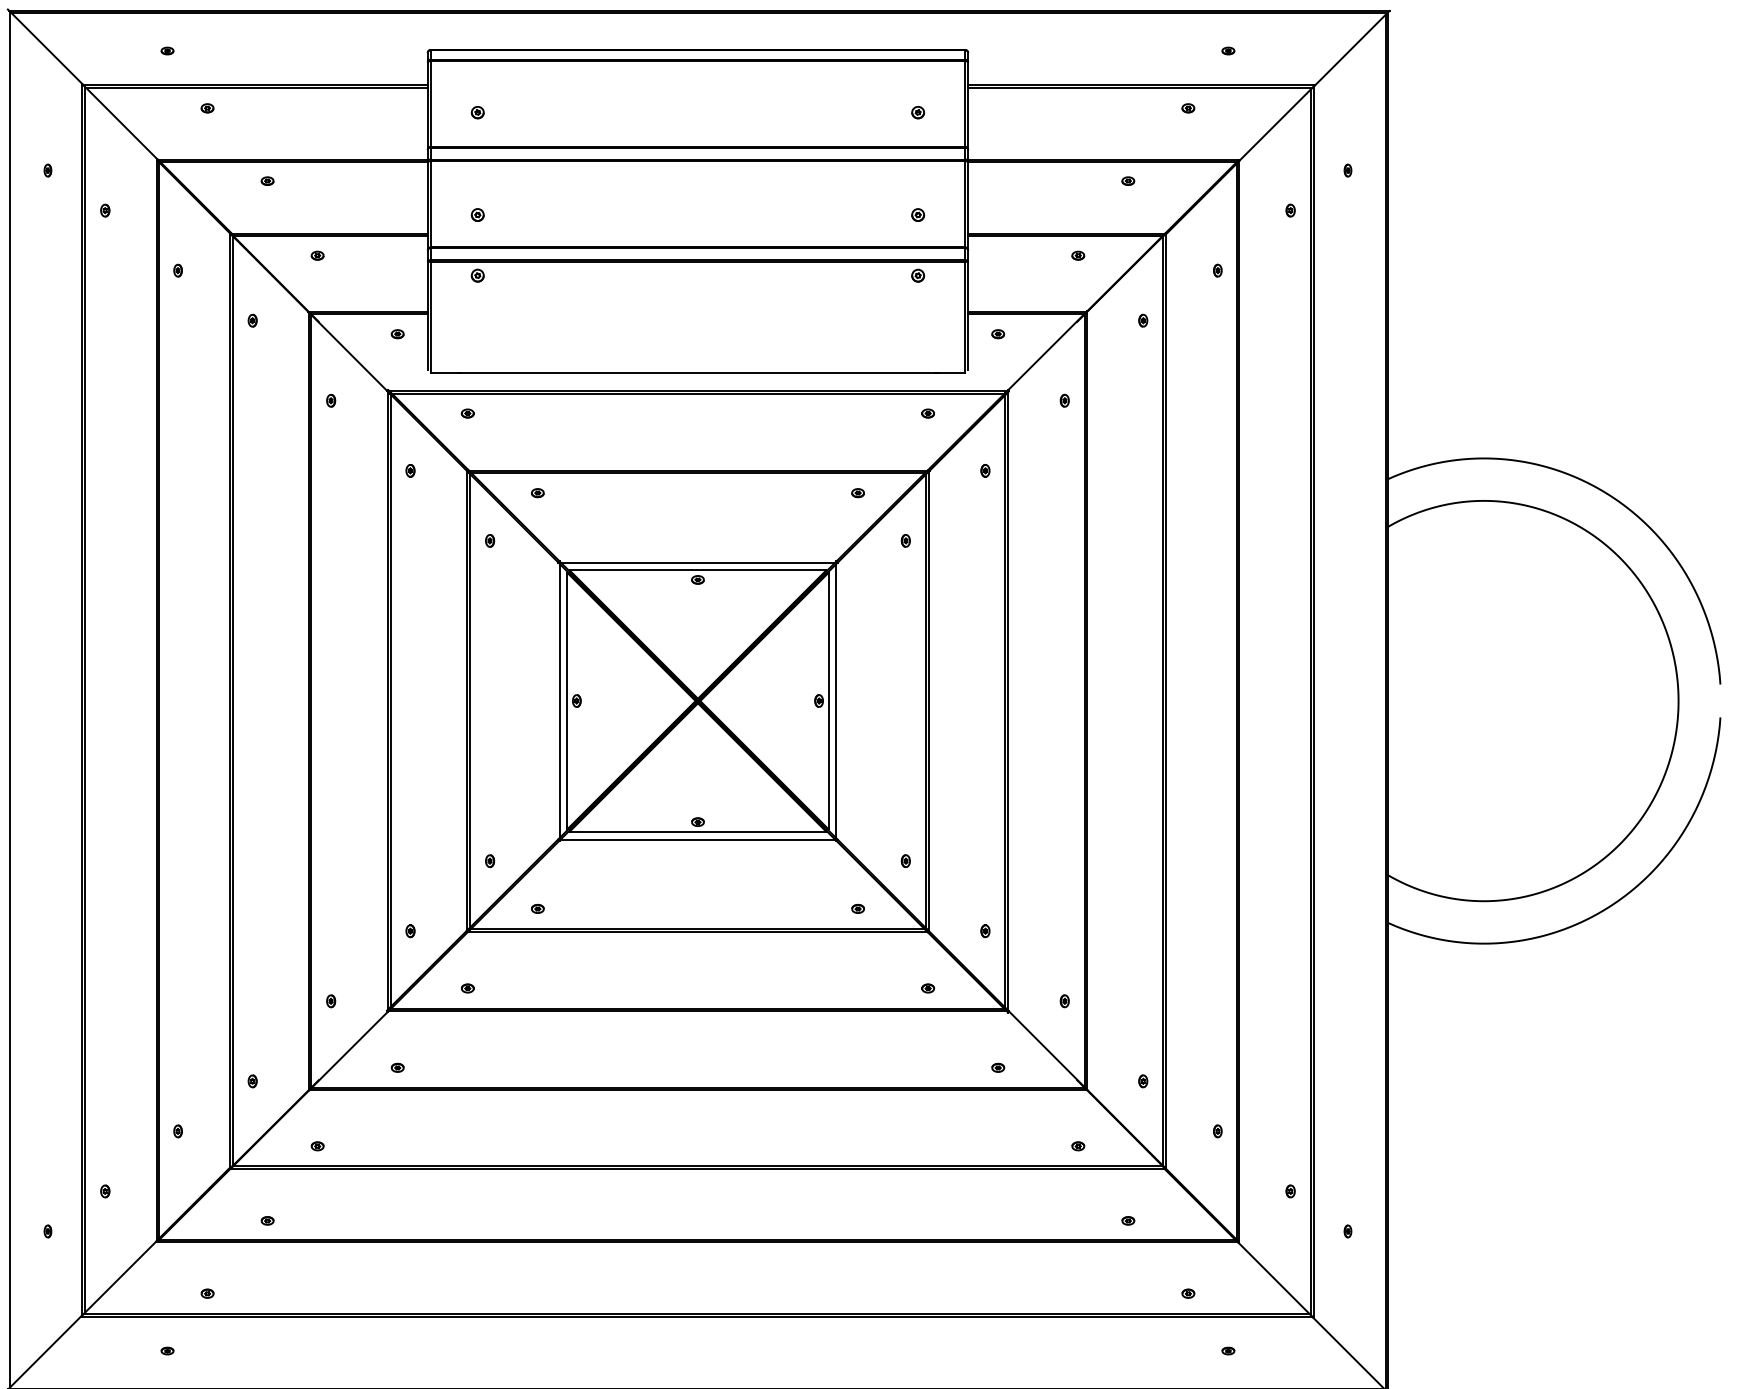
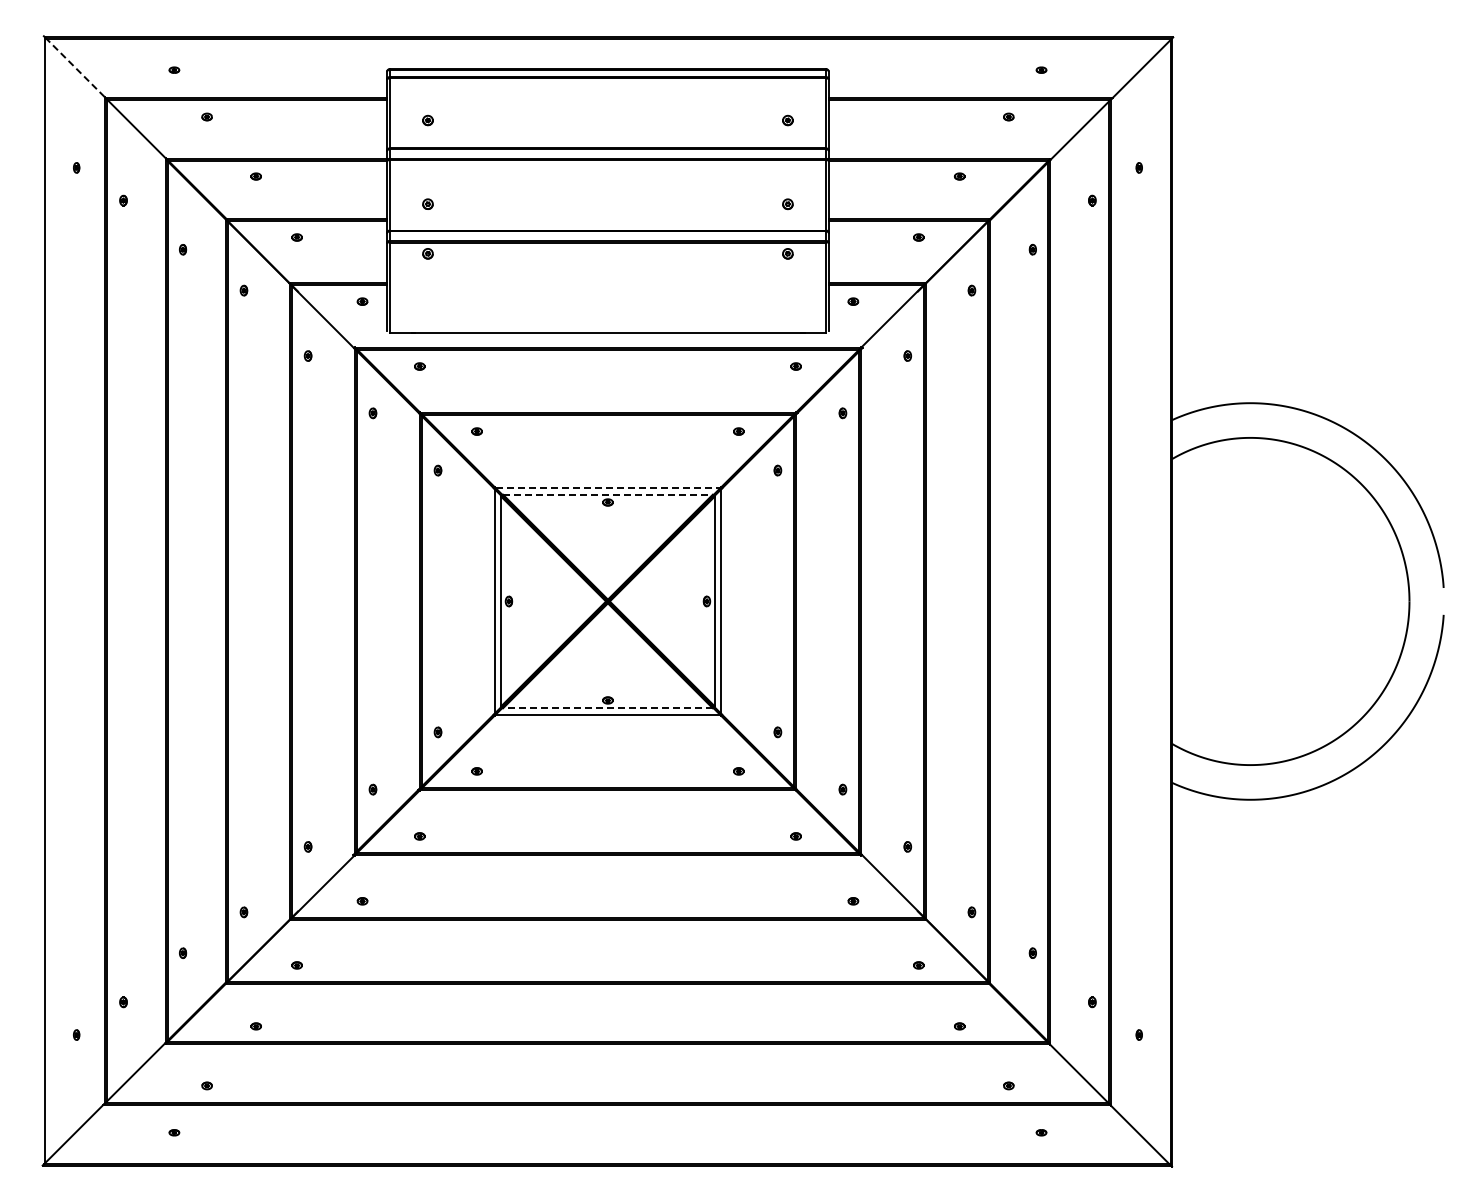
line: (46, 47) -> (75, 67), solid -> dashed
line: (698, 562) -> (608, 488), solid -> dashed
line: (697, 570) -> (607, 494), solid -> dashed
line: (697, 831) -> (607, 708), solid -> dashed

